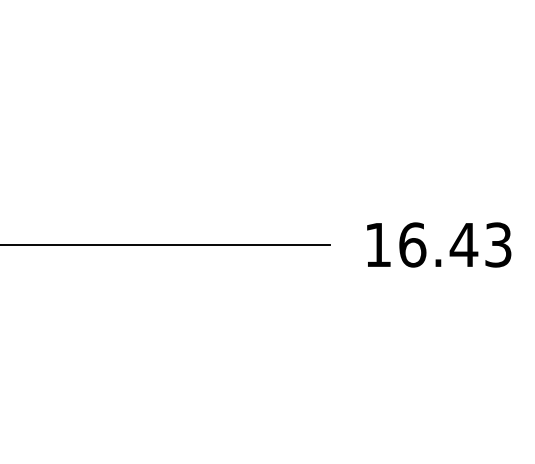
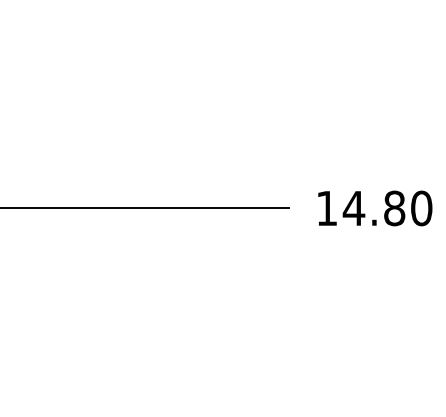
text: (455, 245) -> (387, 208), 16.43 -> 14.80

